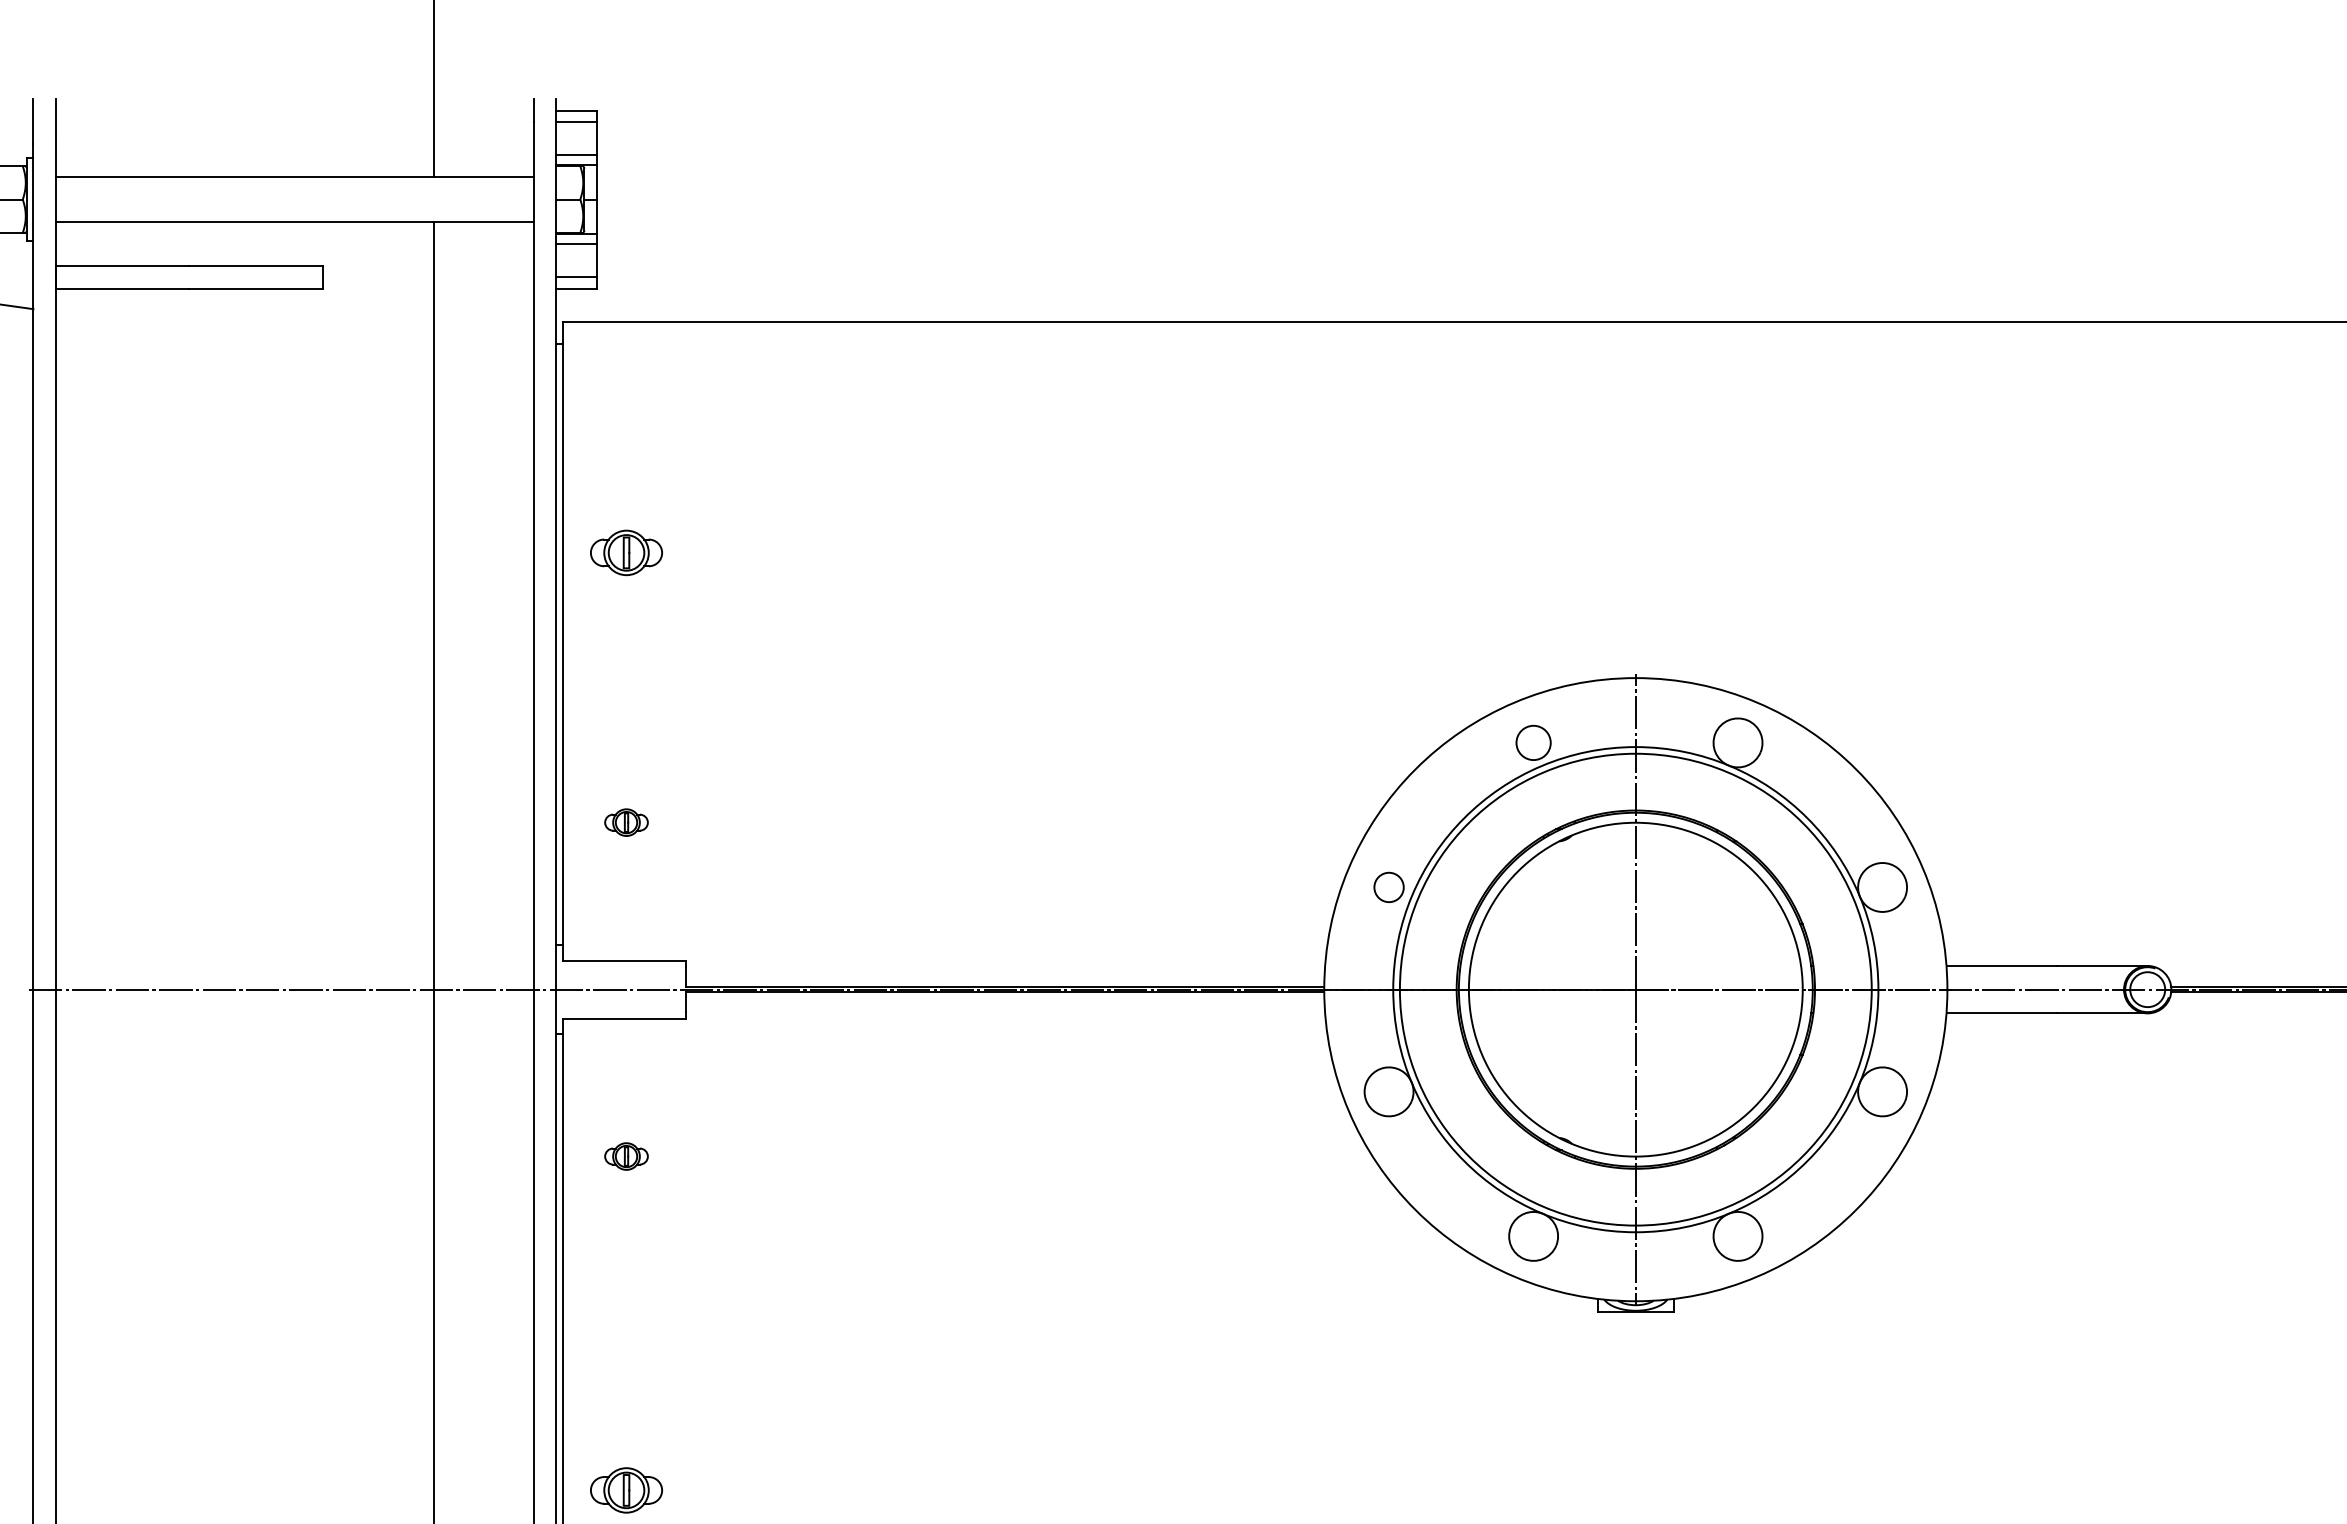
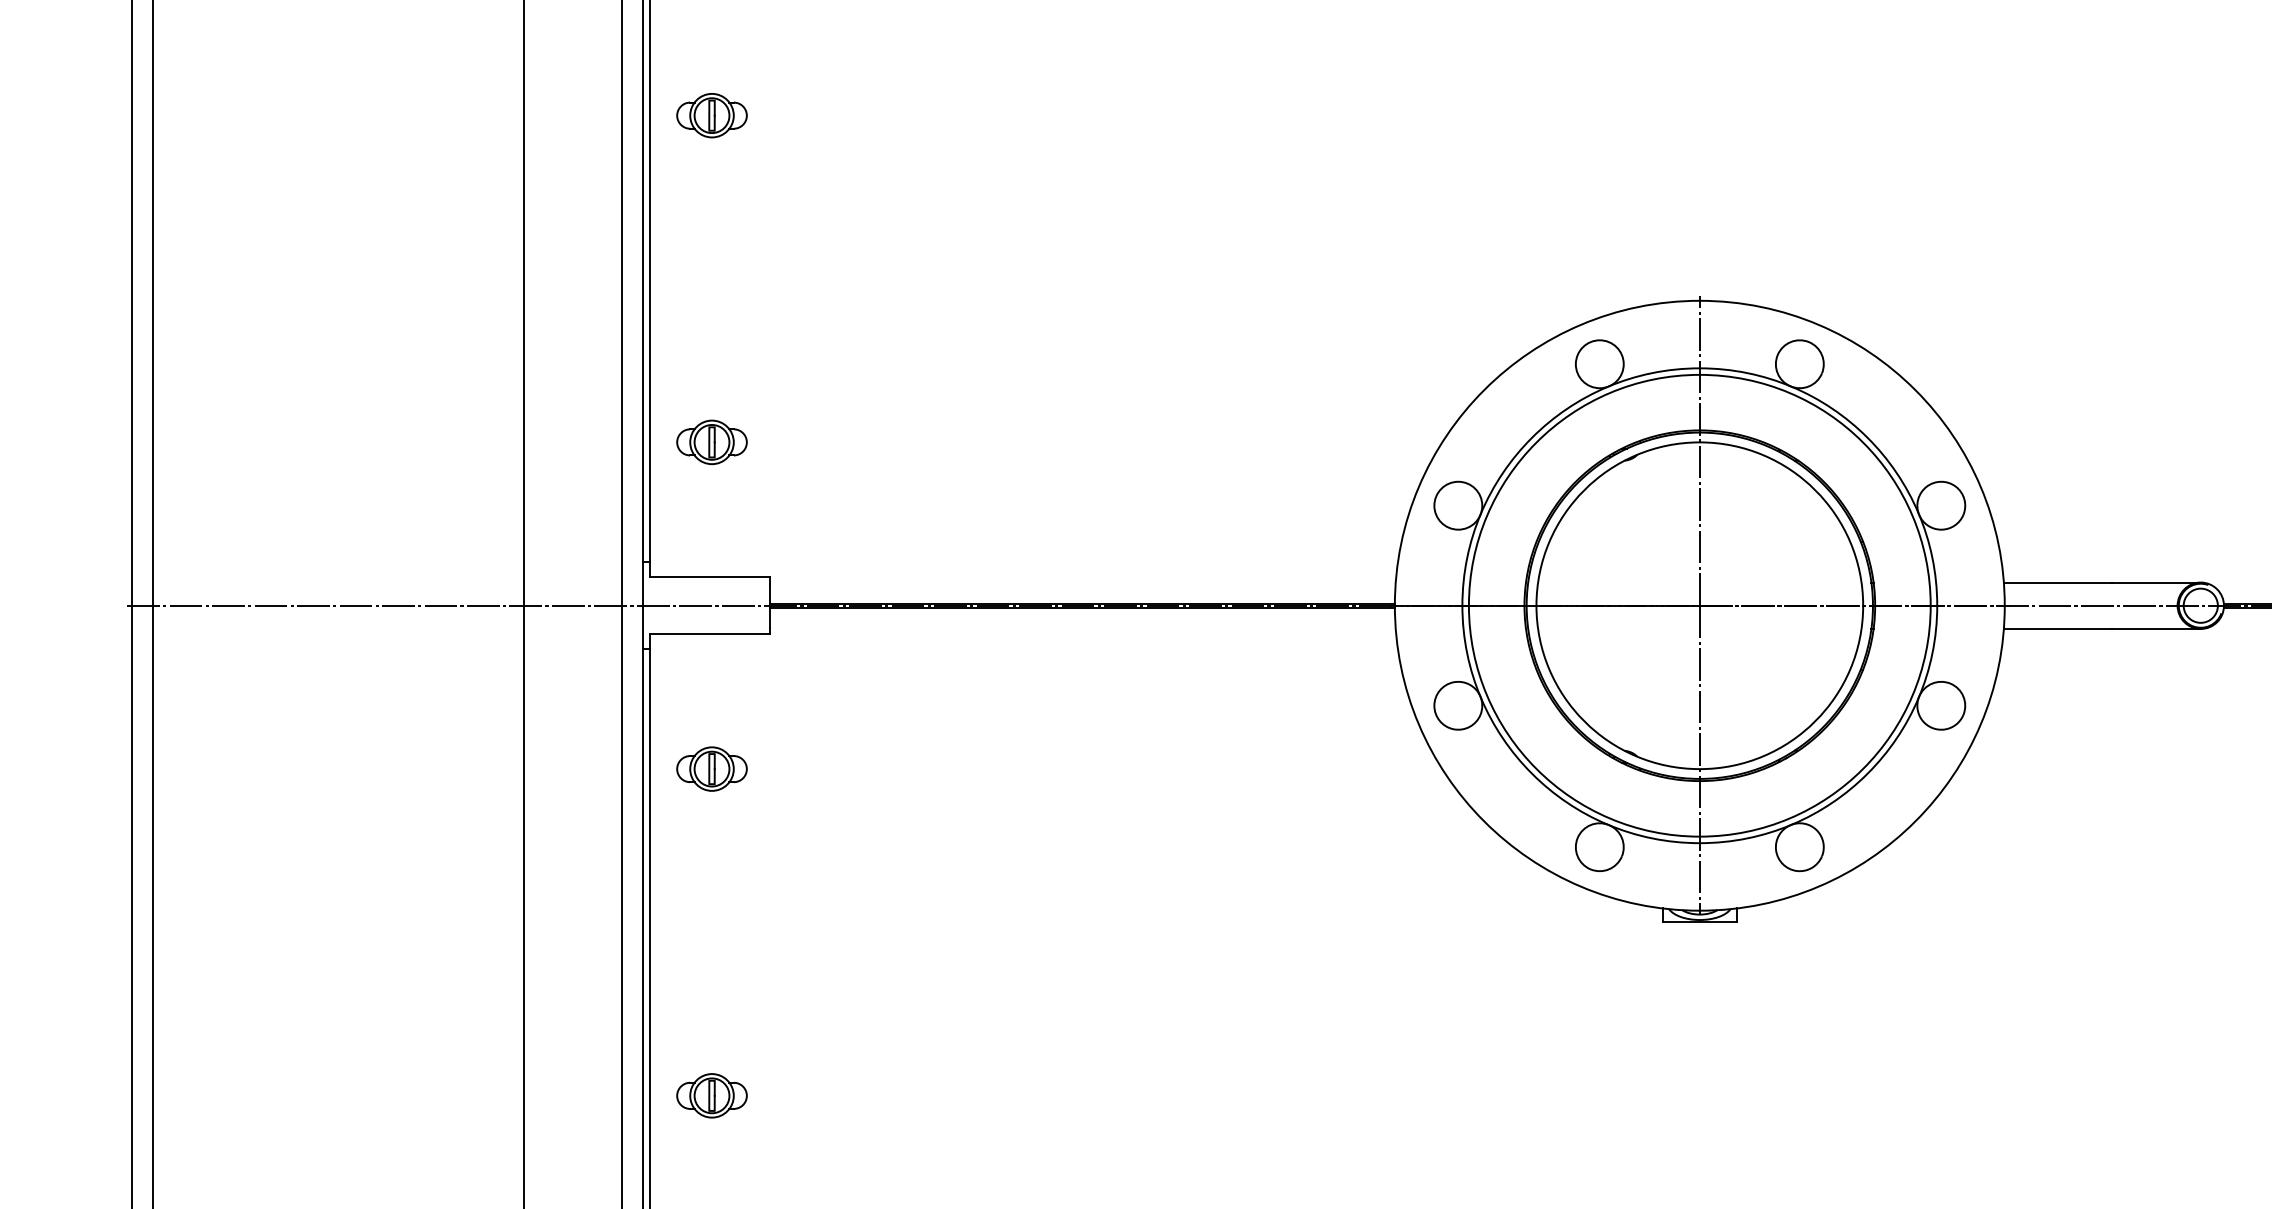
part: (626, 552) -> (711, 115), moved
circle: (1533, 742) -> (1599, 363), size x1.43
part: (626, 822) -> (711, 442), size x1.67
circle: (1388, 886) -> (1457, 504), size x1.67
part: (626, 1156) -> (711, 769), size x1.67

